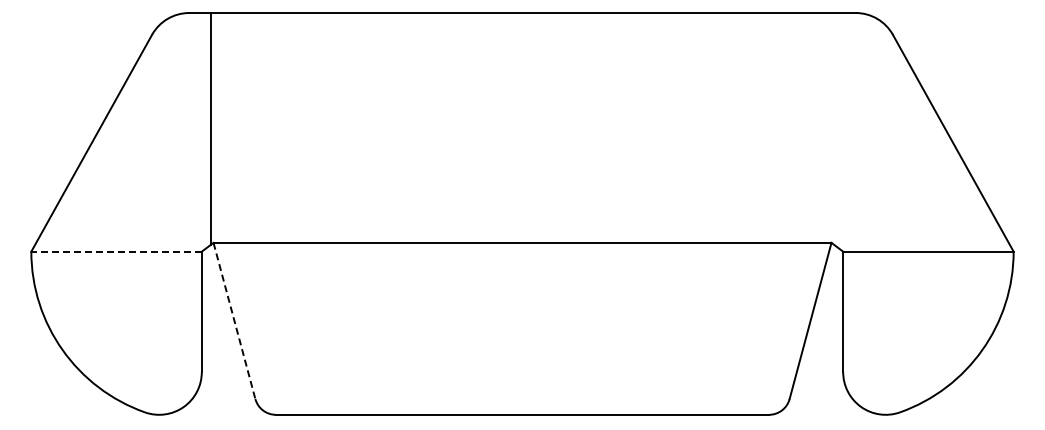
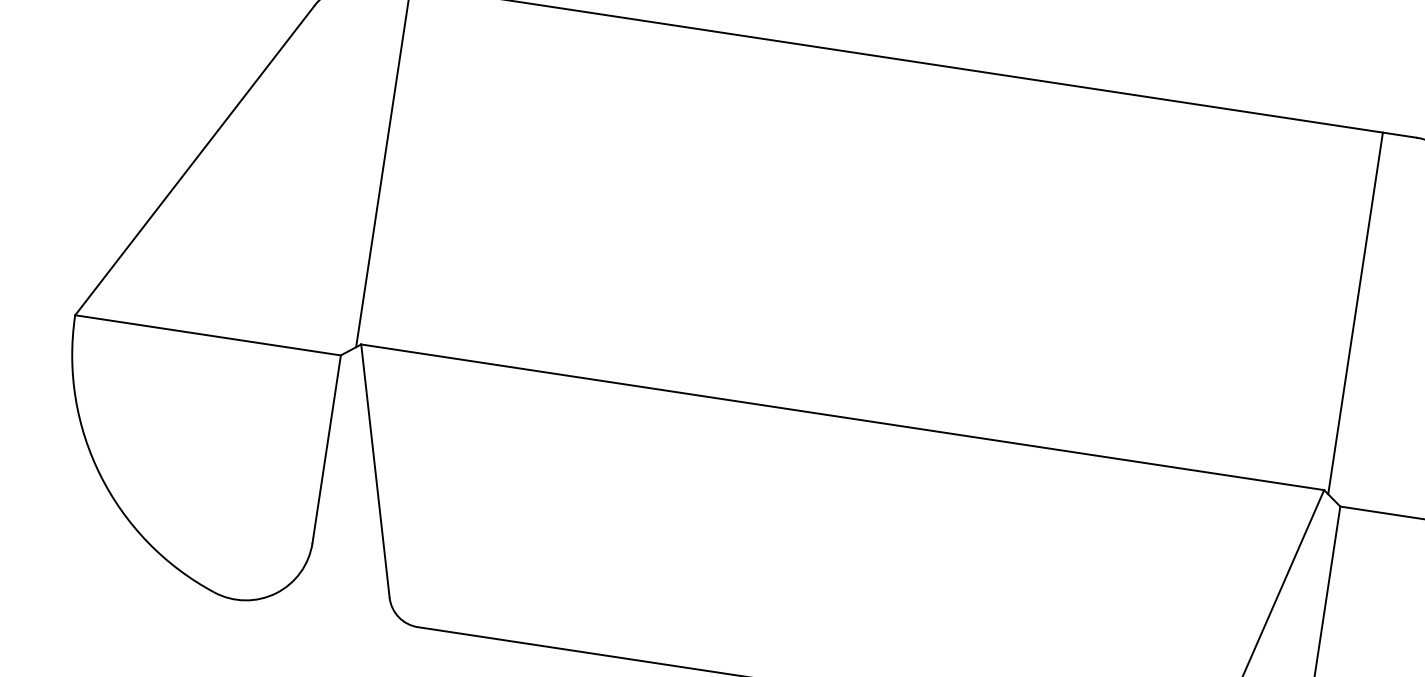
line: (834, 129) -> (1355, 314), added
line: (116, 251) -> (207, 335), dashed -> solid
line: (234, 320) -> (375, 470), dashed -> solid

